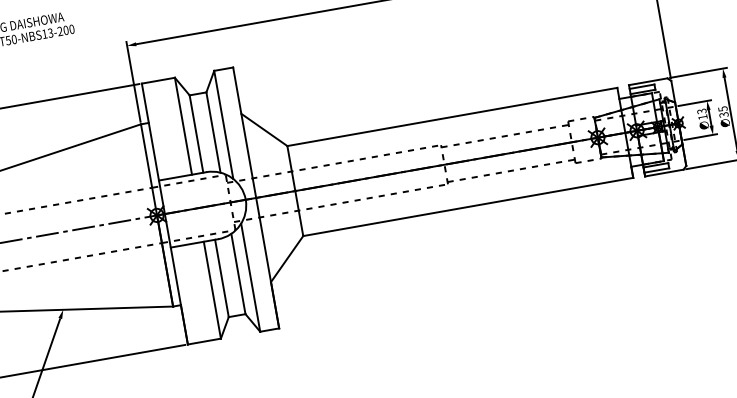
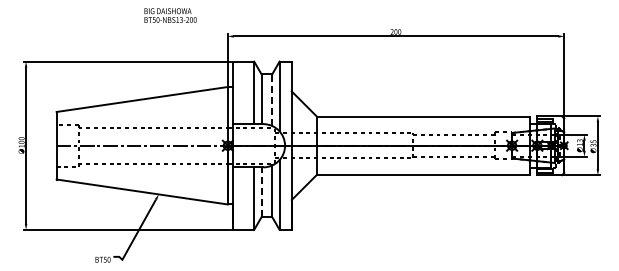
line: (213, 133) -> (272, 100), solid -> dashed
line: (221, 278) -> (261, 192), solid -> dashed

